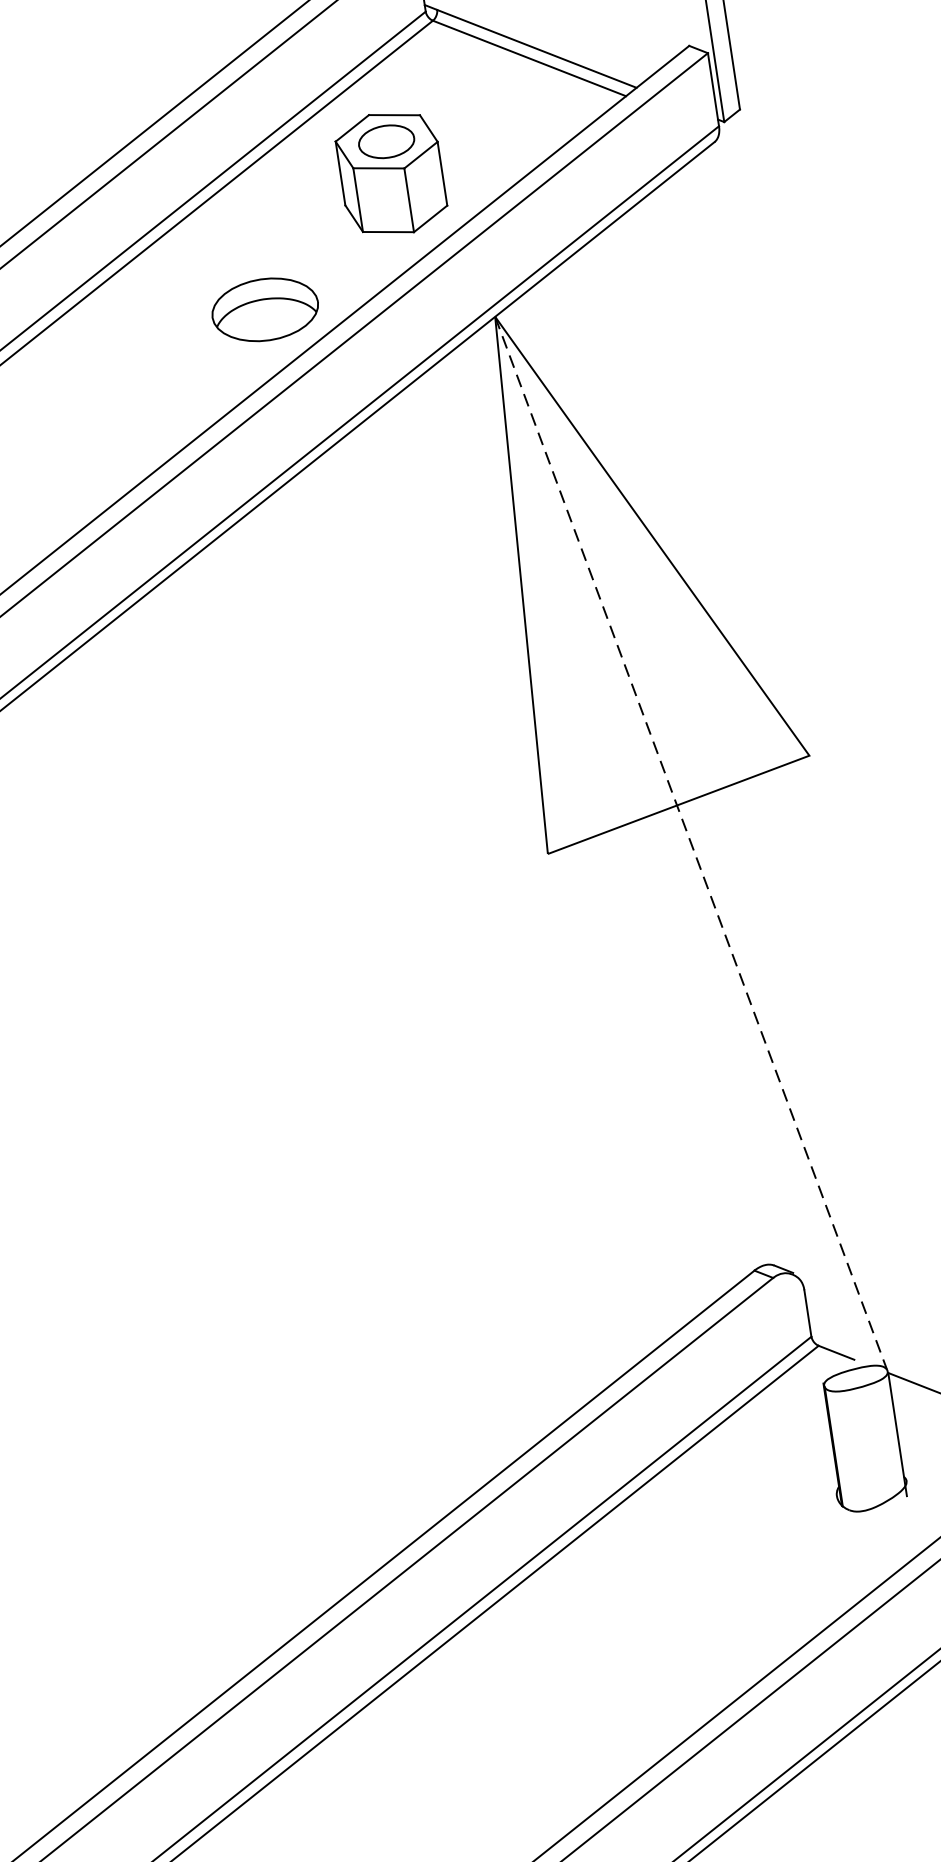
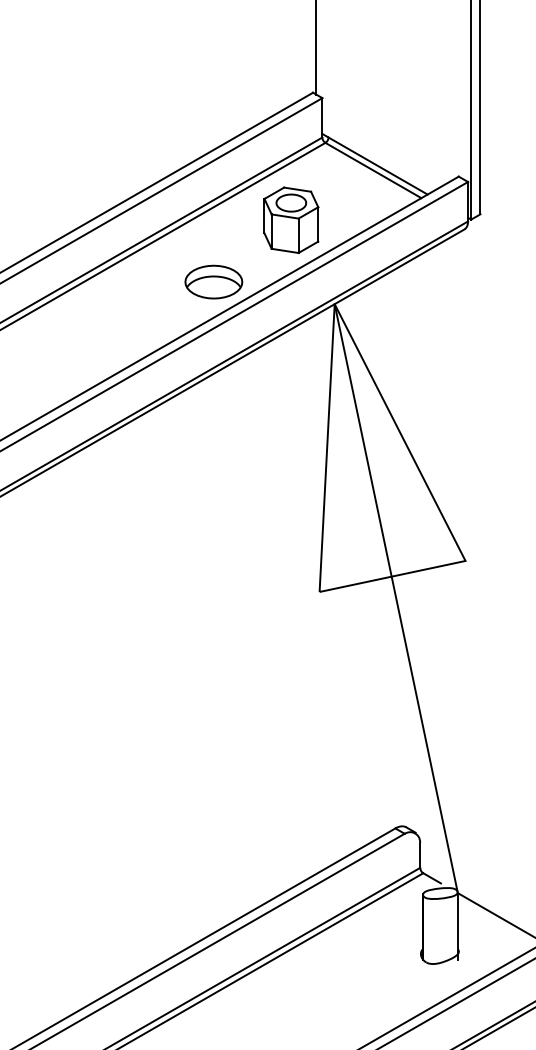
line: (691, 842) -> (396, 597), dashed -> solid

